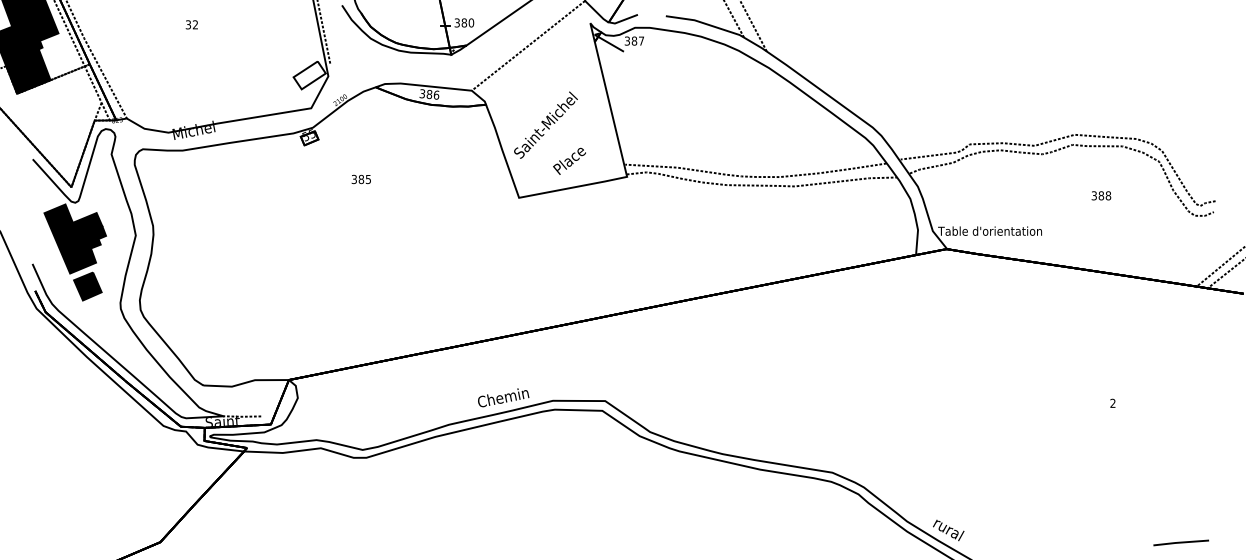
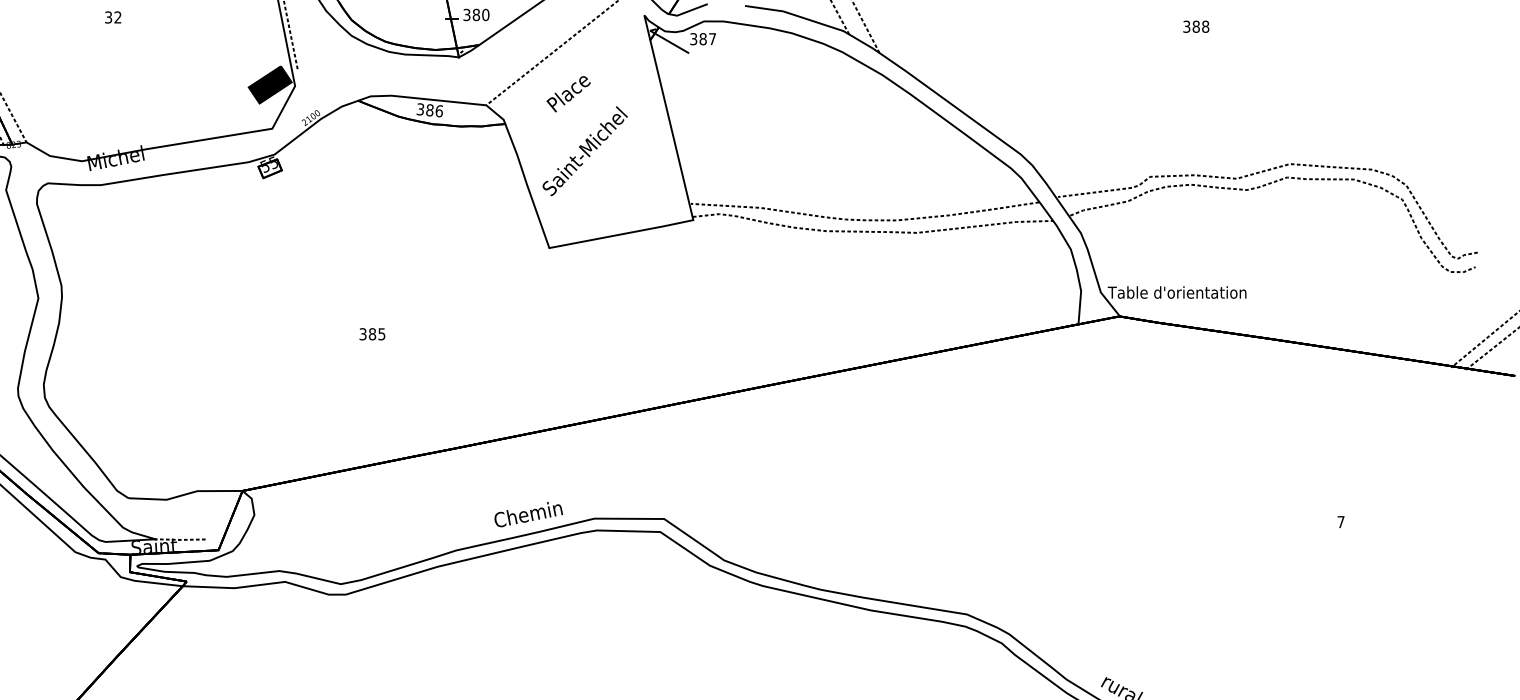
fill: (309, 75) -> (269, 85), added
text: (569, 160) -> (568, 93), moved
text: (360, 179) -> (371, 334), moved
text: (1101, 195) -> (1196, 26), moved
text: (1112, 402) -> (1340, 520), 2 -> 7

